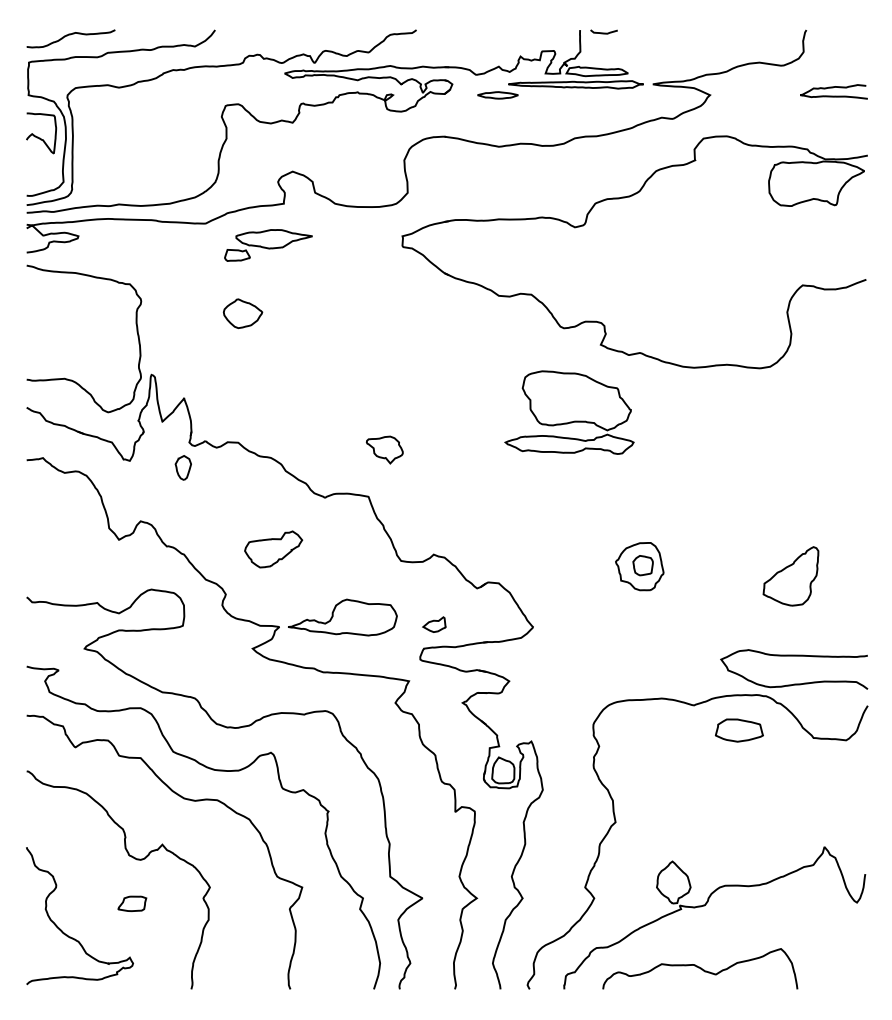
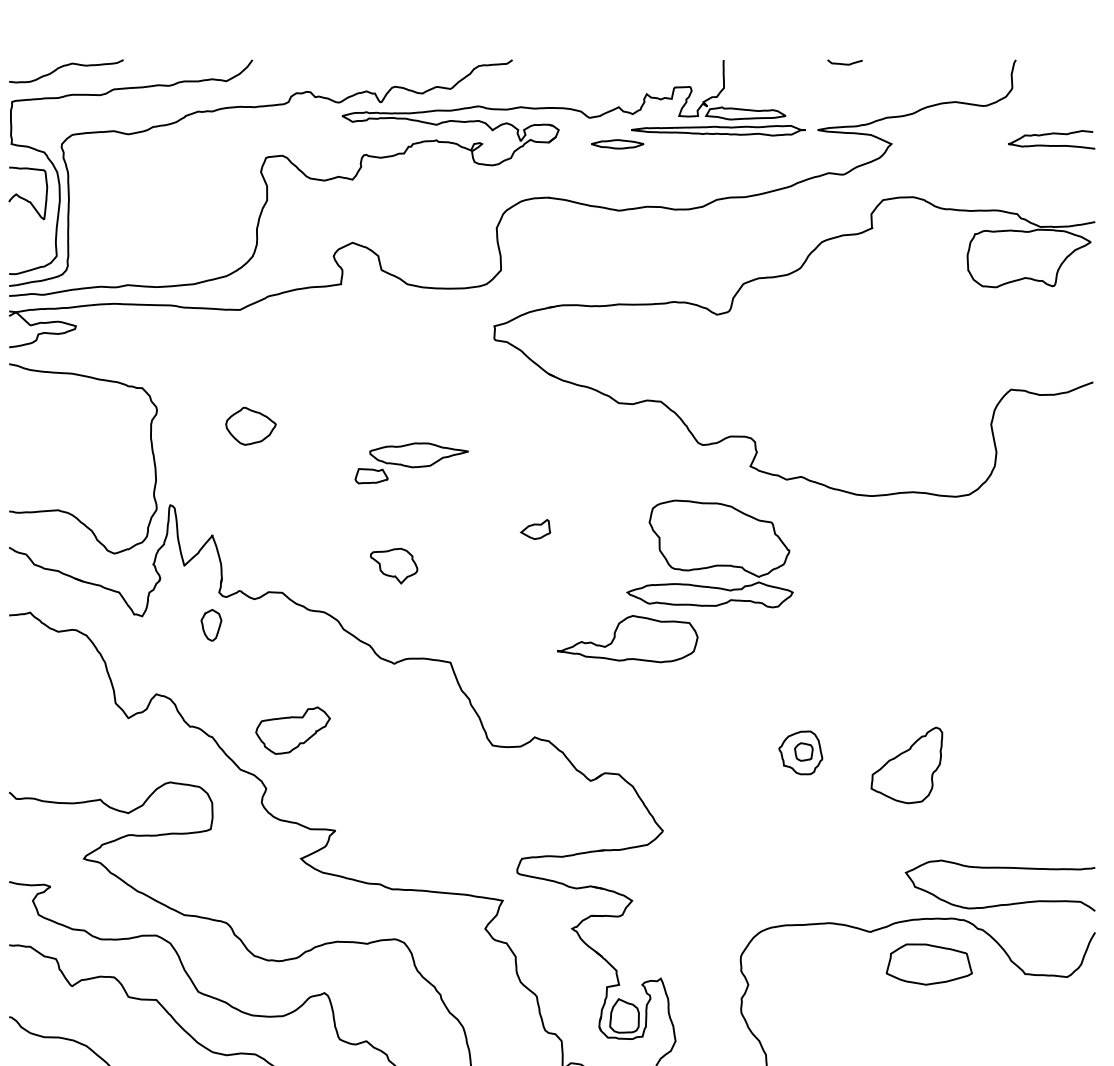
curve: (603, 32) -> (844, 63), moved
part: (268, 245) -> (411, 463), moved
part: (242, 313) -> (250, 425), moved
part: (384, 449) -> (393, 565), moved
part: (273, 549) -> (292, 730), moved
part: (639, 566) -> (800, 752), size x0.7
part: (790, 576) -> (906, 765), moved
part: (342, 617) -> (627, 639), moved
part: (434, 624) -> (535, 529), moved
part: (739, 730) -> (929, 964), size x1.4

